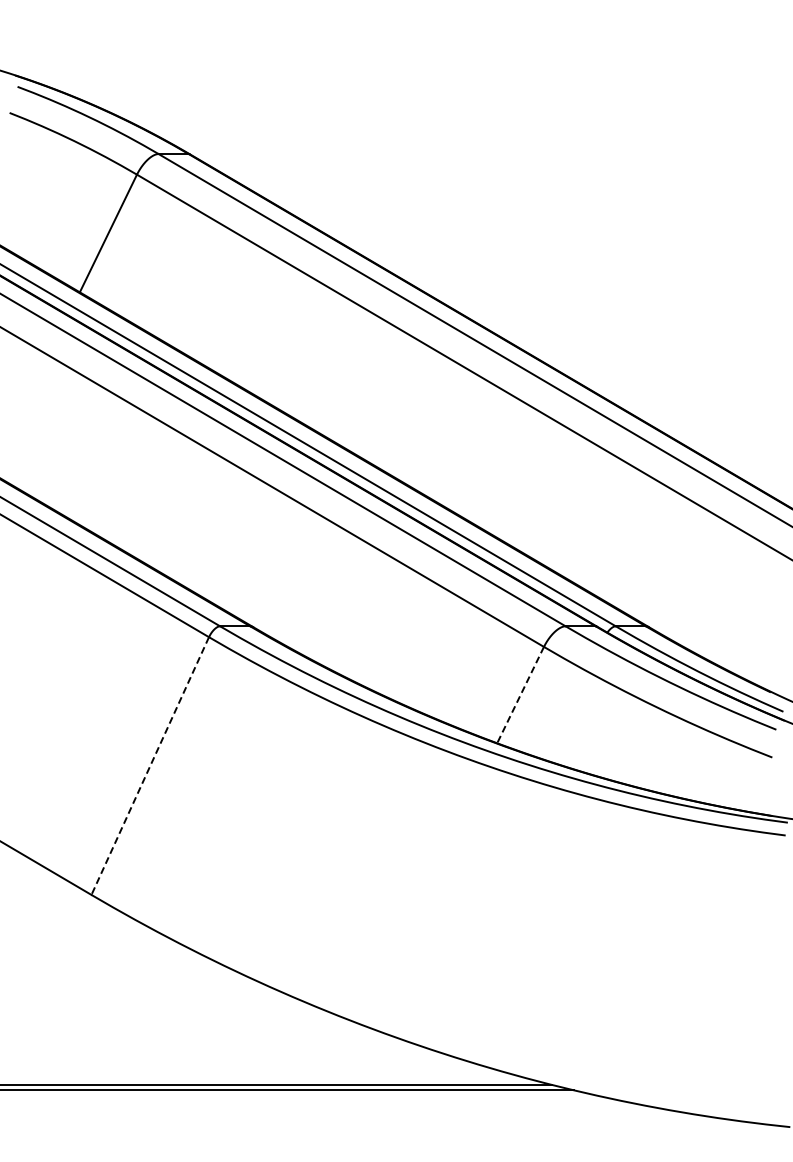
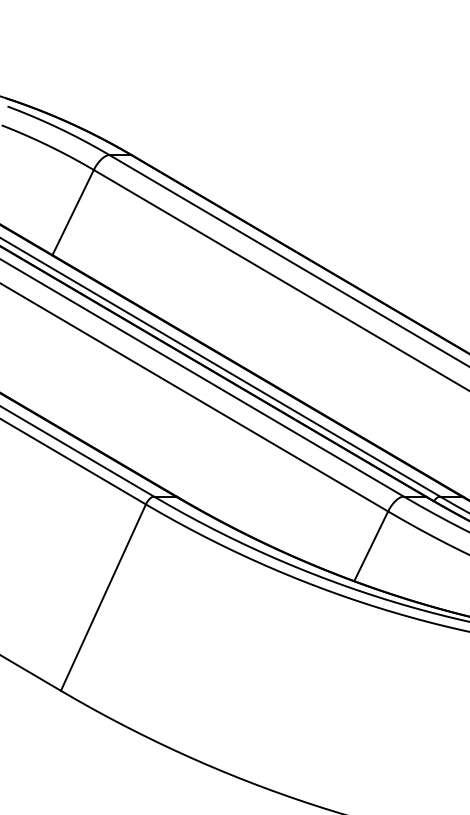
line: (520, 695) -> (371, 546), dashed -> solid
line: (150, 766) -> (103, 597), dashed -> solid

